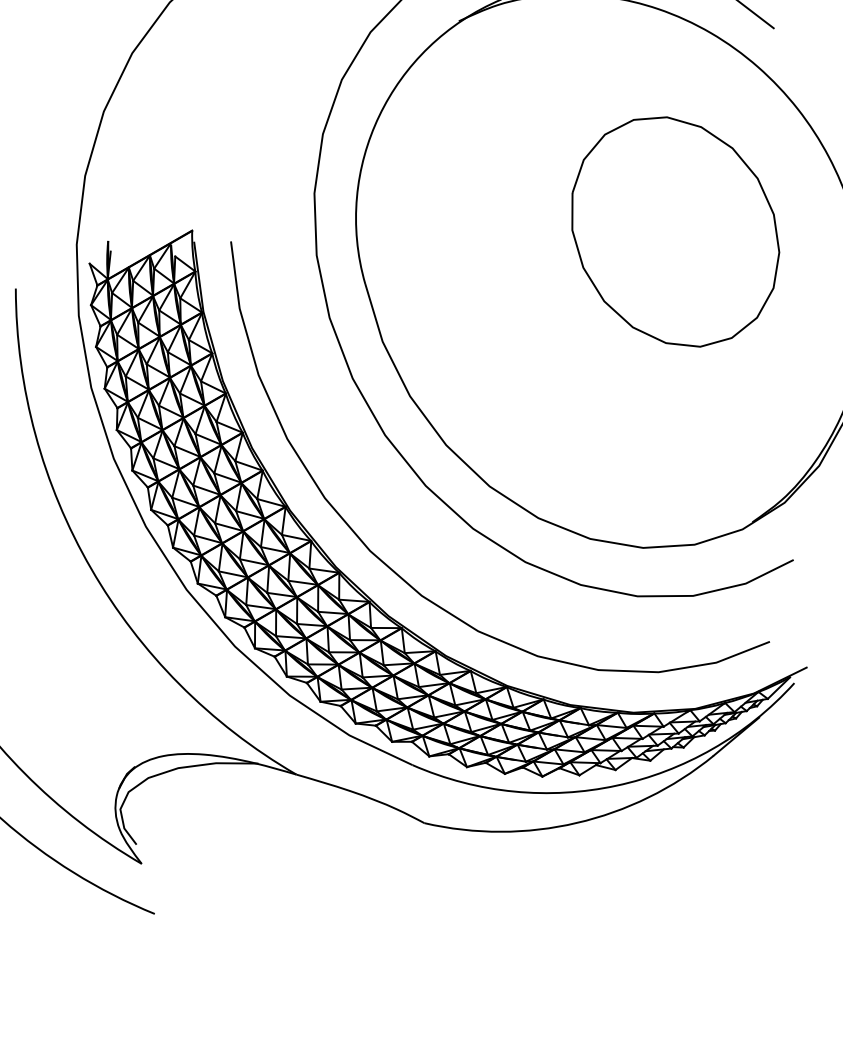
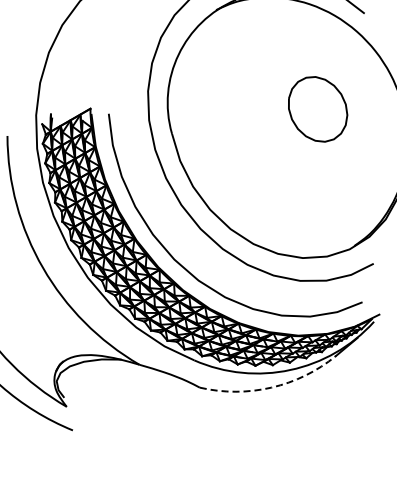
part: (674, 232) -> (317, 109), size x0.6
arc: (576, 822) -> (271, 387), solid -> dashed

